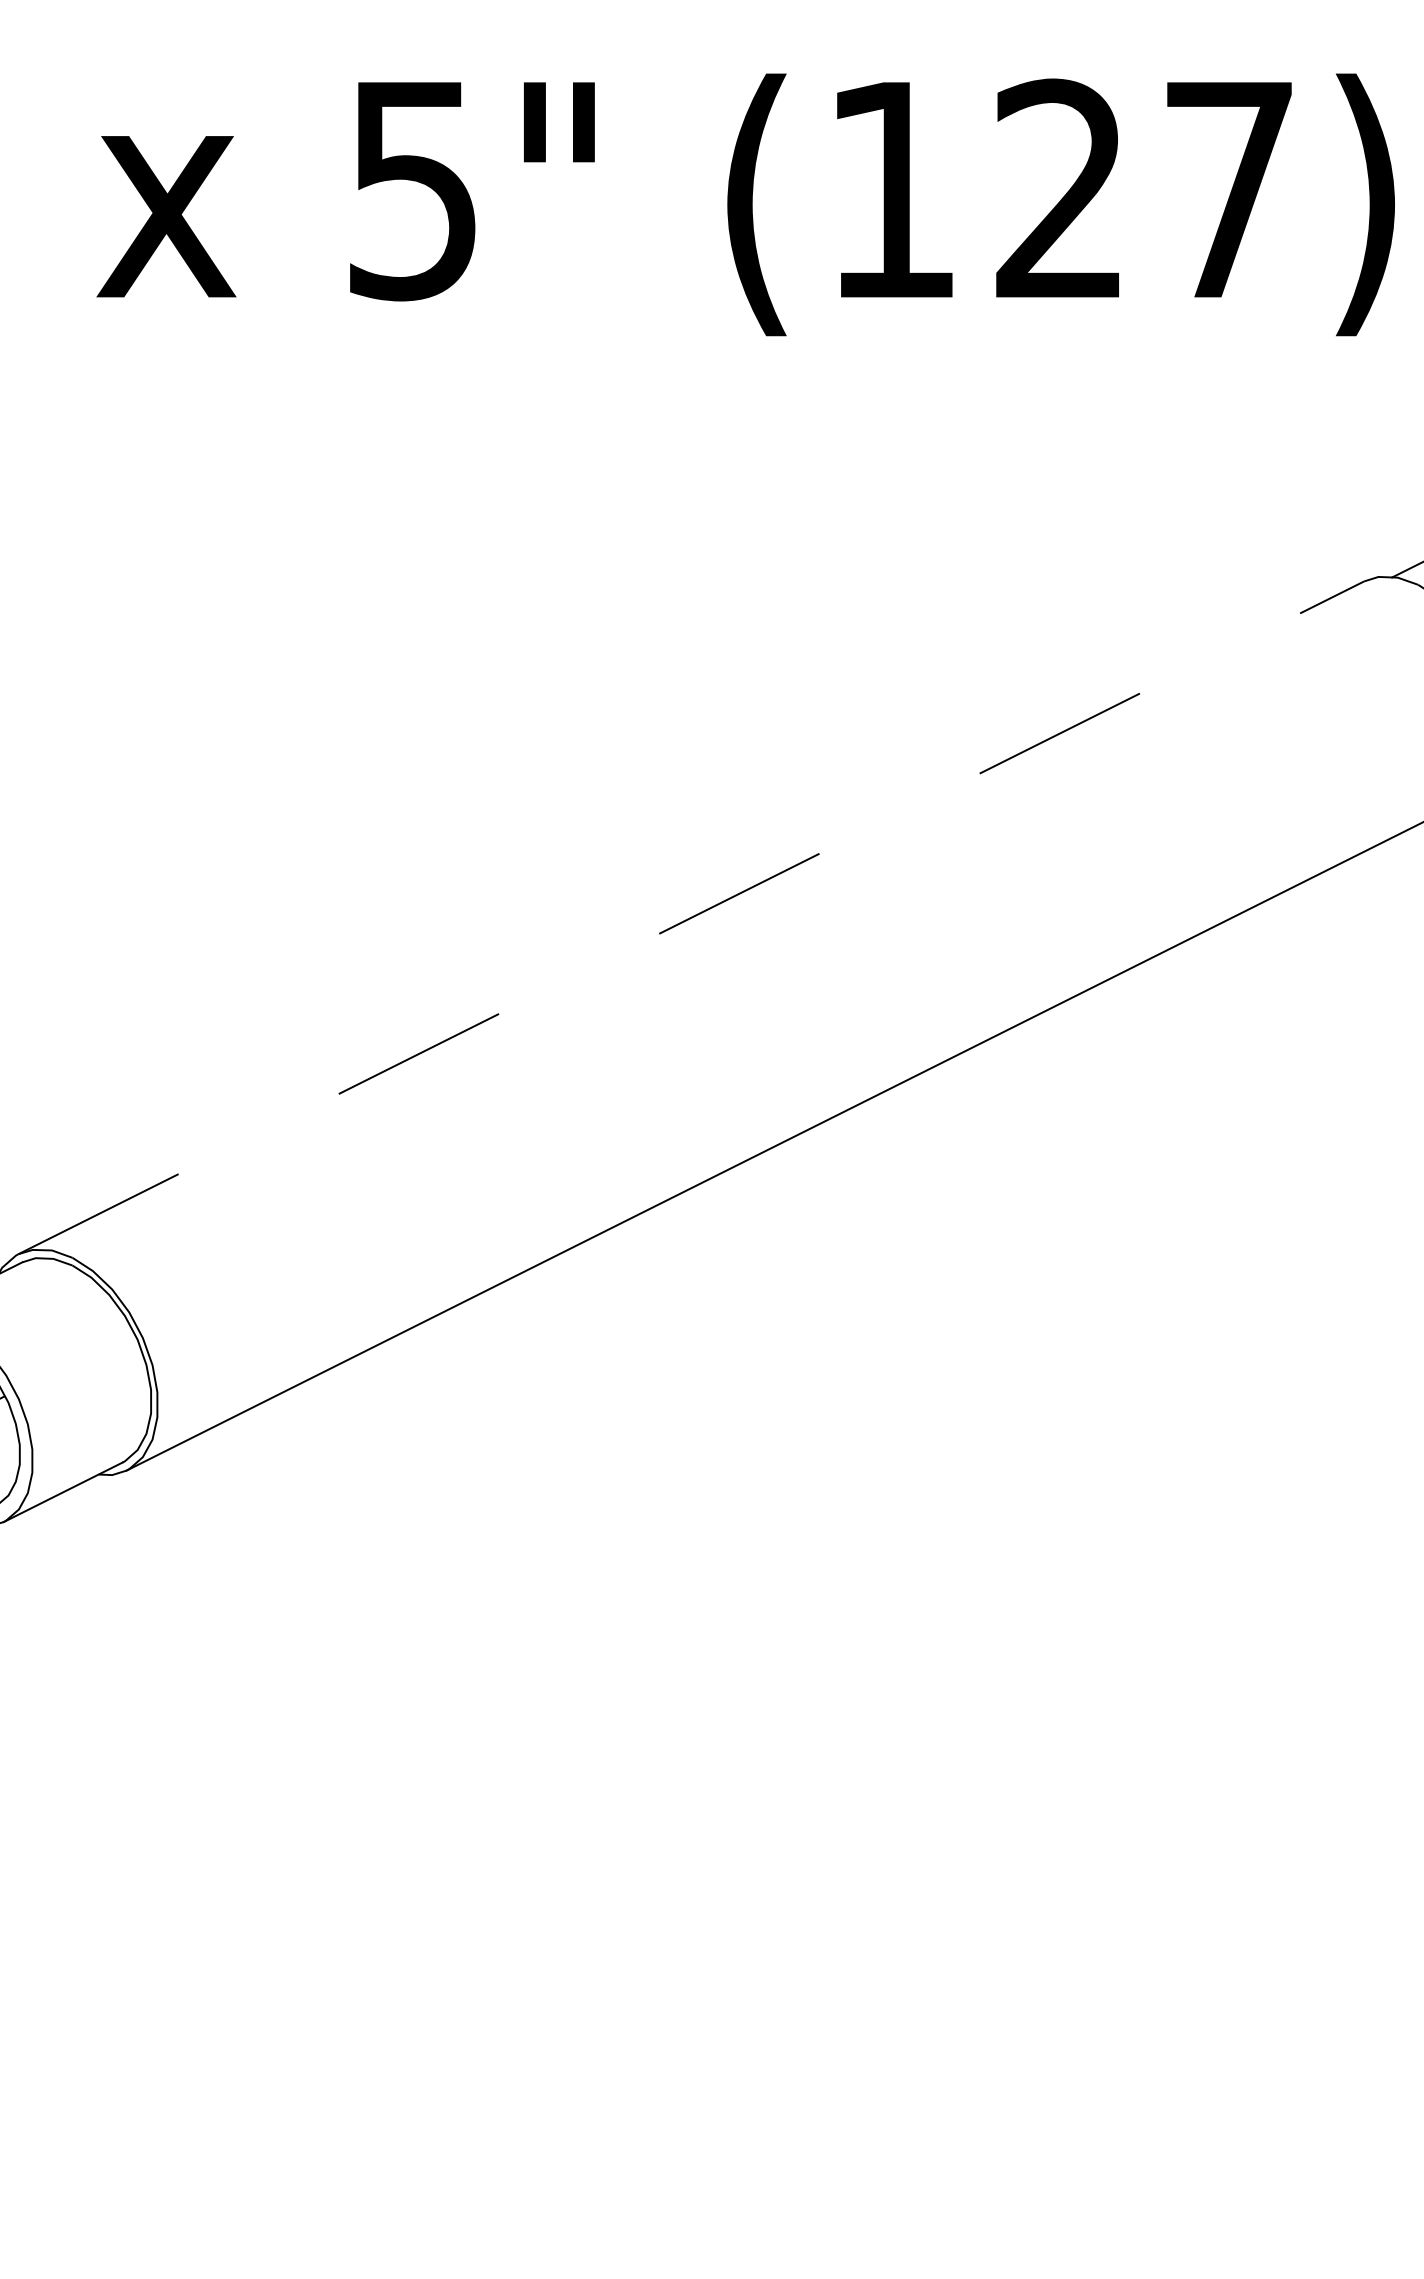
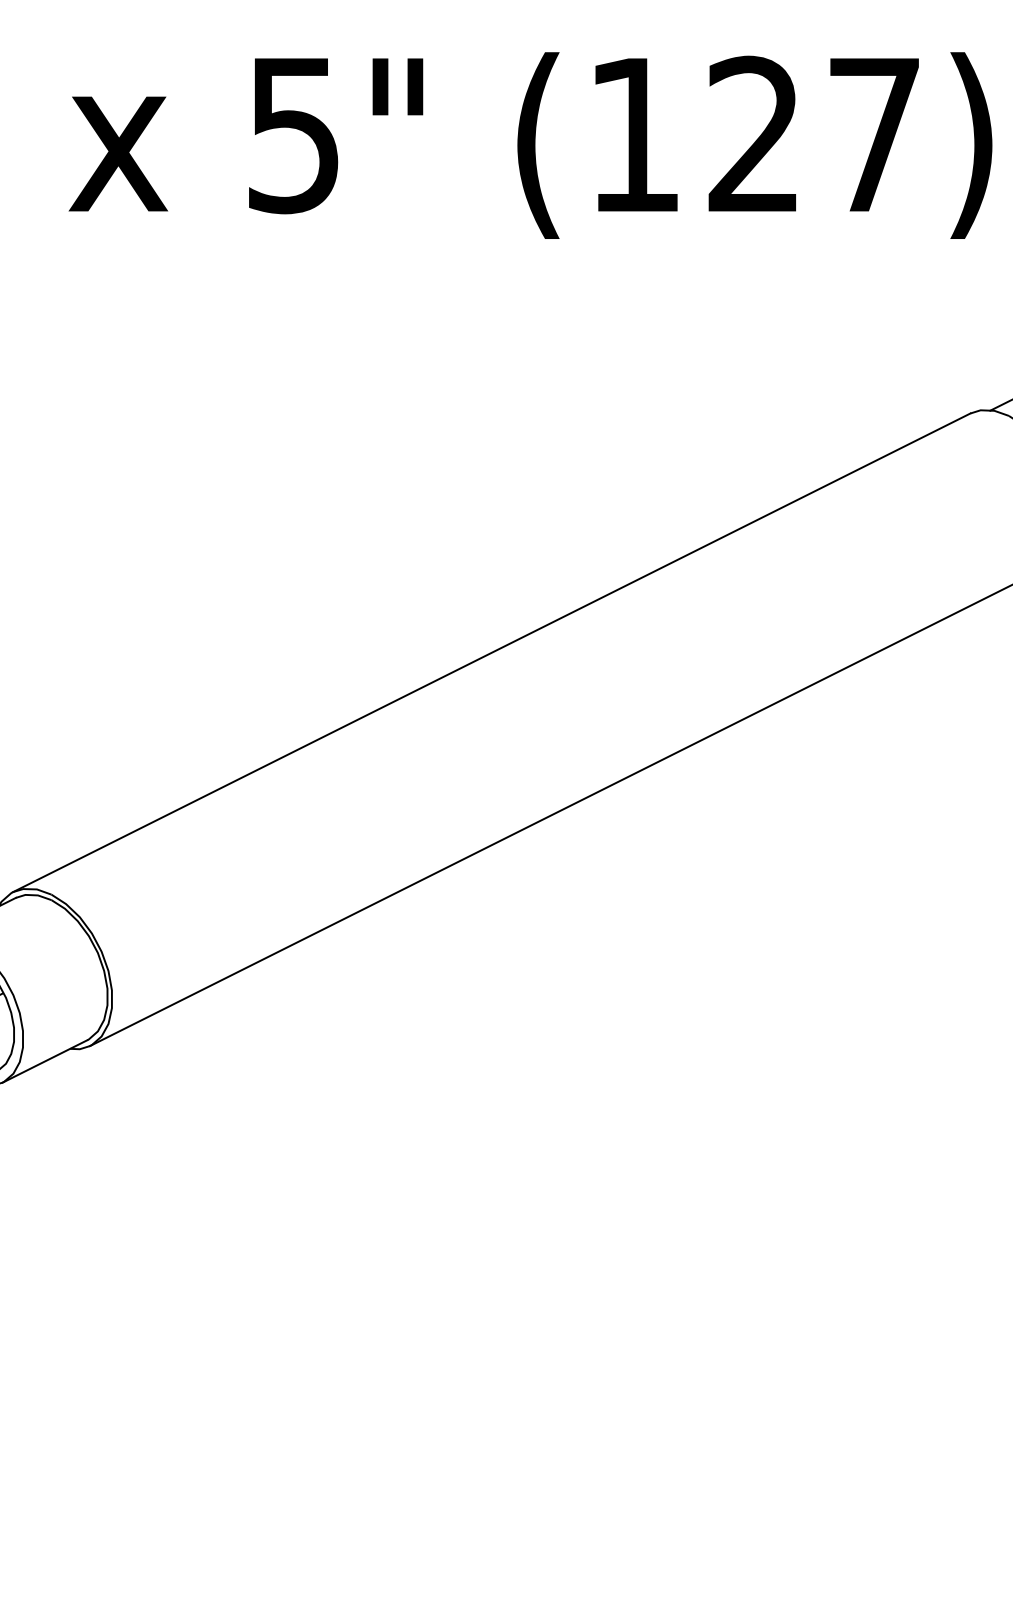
line: (691, 917) -> (491, 652), dashed -> solid

